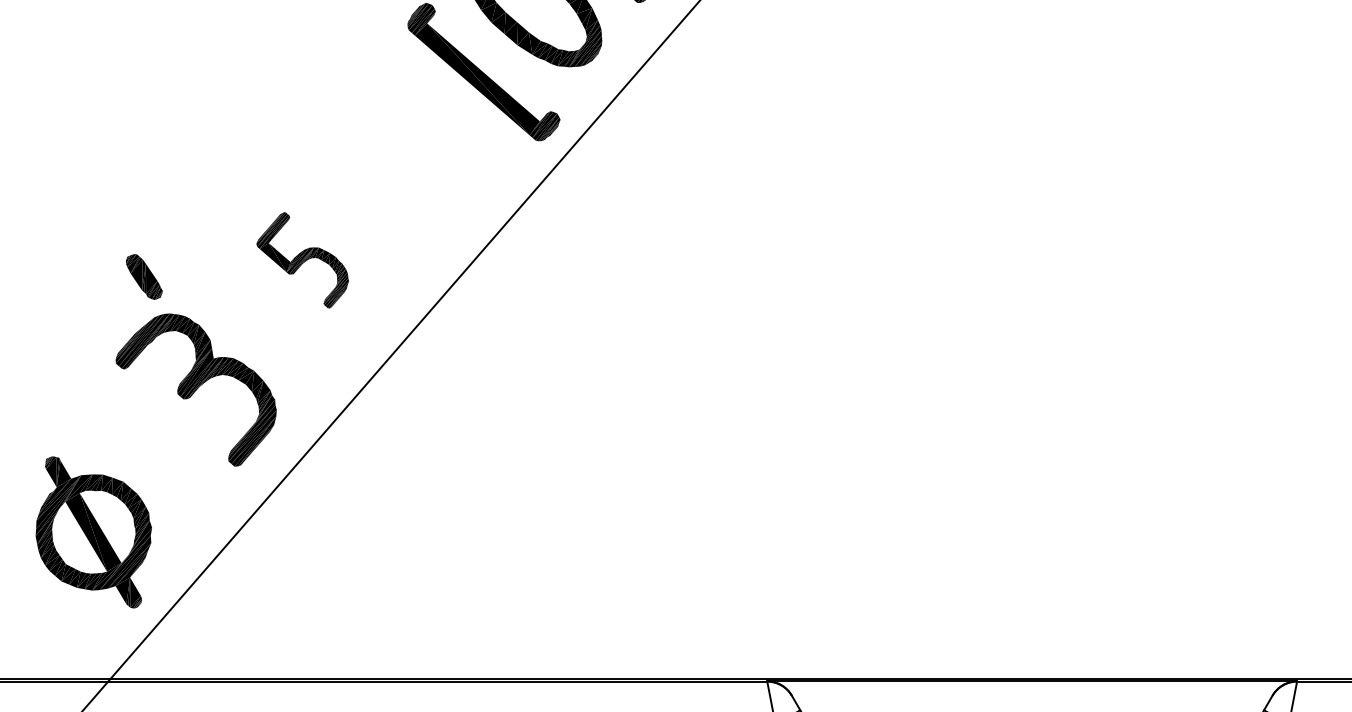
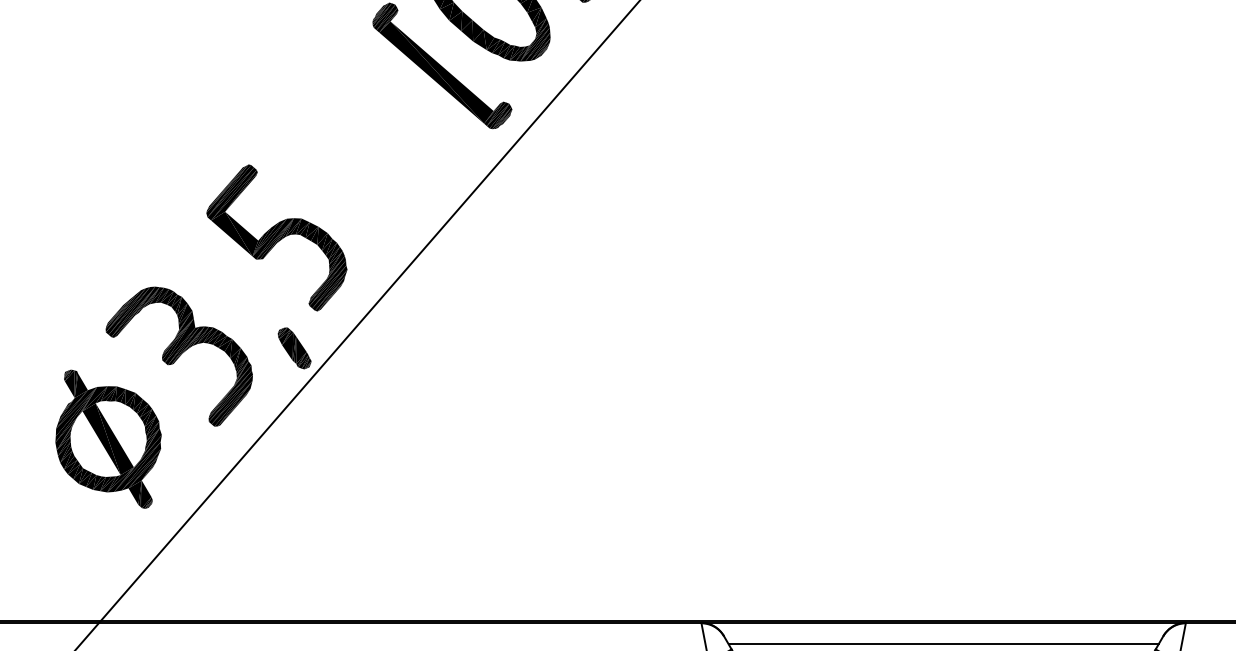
part: (302, 260) -> (276, 238), size x1.67
part: (144, 276) -> (294, 347), moved
part: (93, 532) -> (108, 439), moved
line: (1032, 704) -> (943, 644), added

